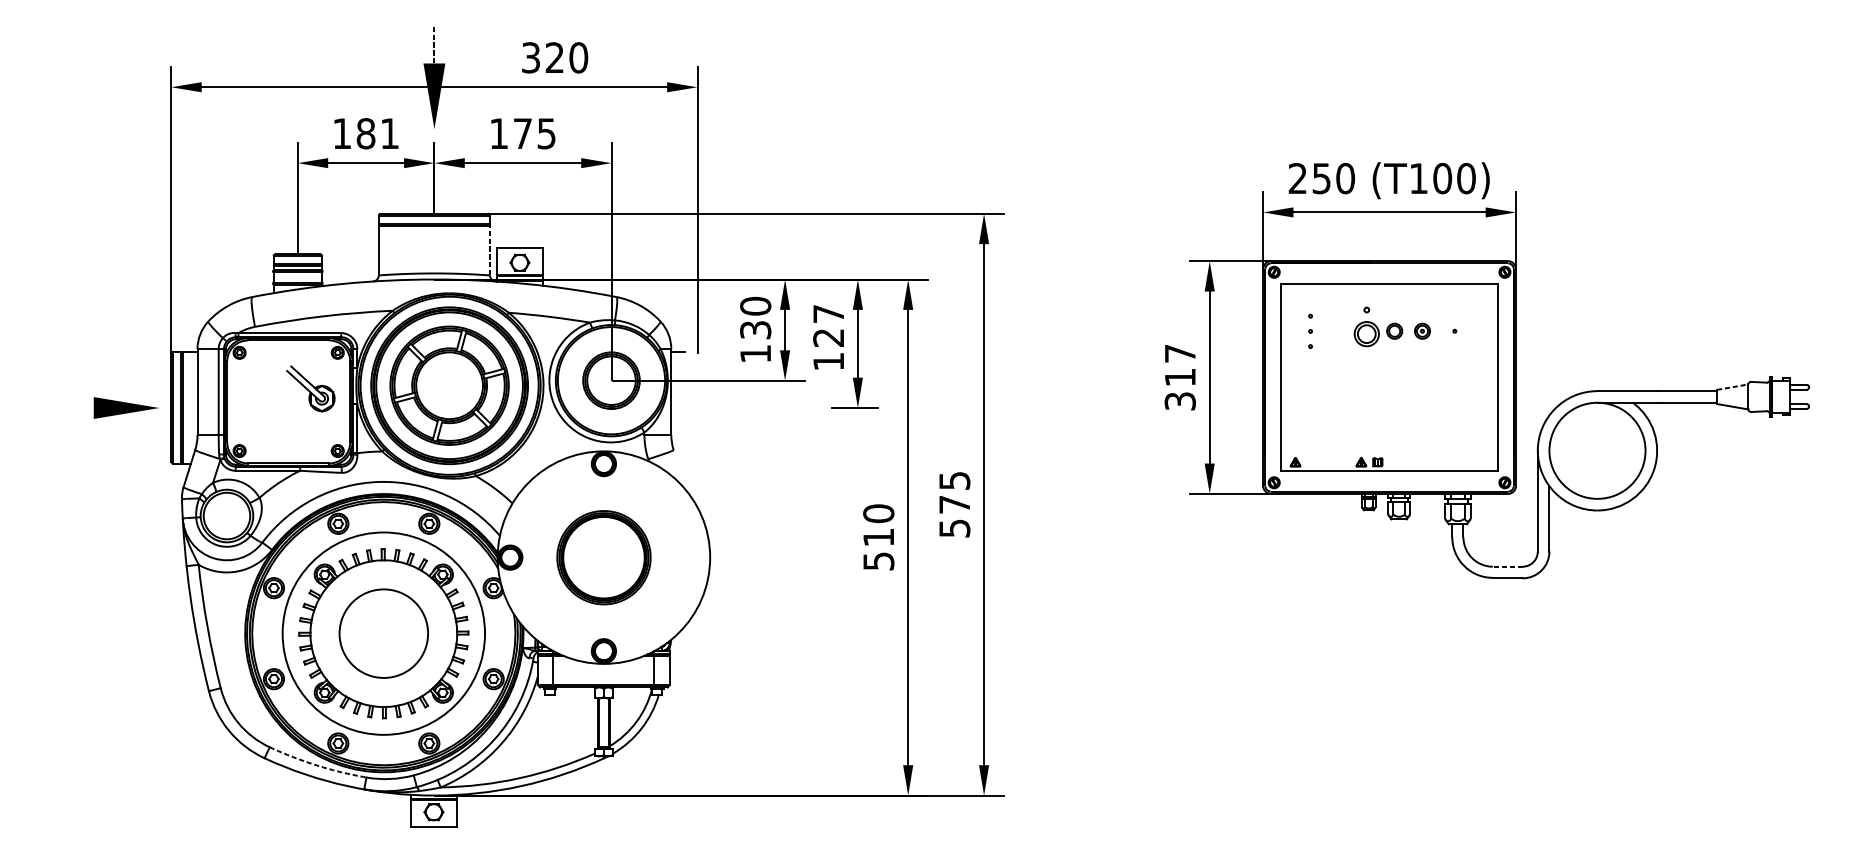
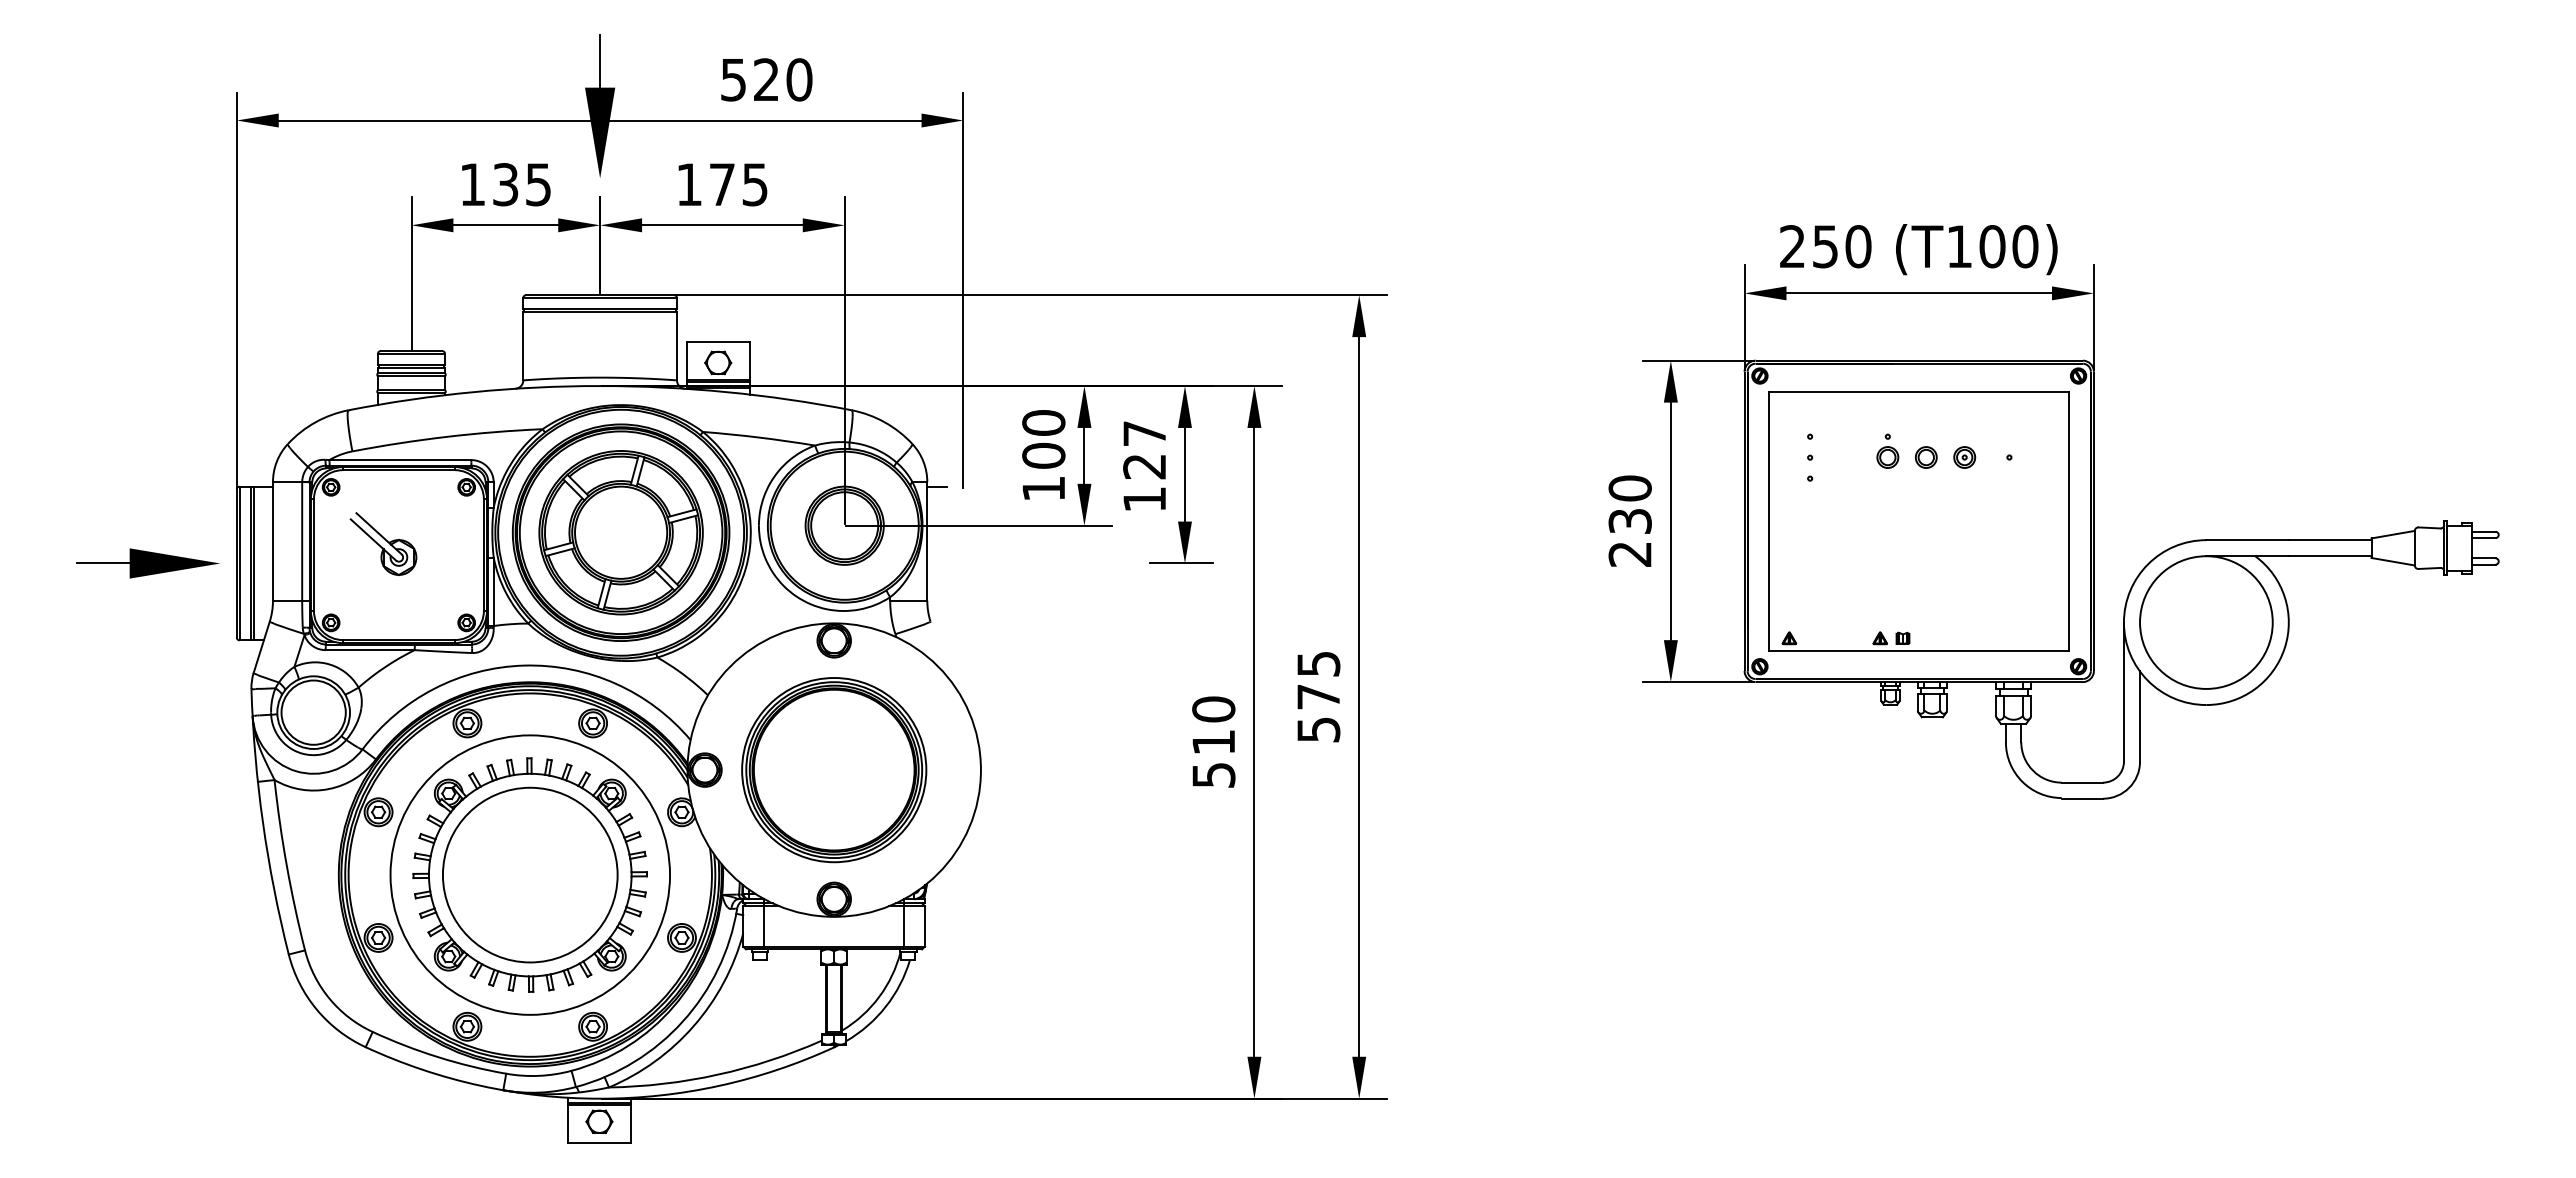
line: (434, 43) -> (600, 60), dashed -> solid
text: (530, 57) -> (733, 79), 320 -> 520
text: (377, 133) -> (521, 184), 181 -> 135
line: (490, 250) -> (677, 345), dashed -> solid
part: (1366, 326) -> (1887, 450), size x0.62
text: (755, 329) -> (1043, 455), 130 -> 100
text: (1179, 376) -> (1629, 520), 317 -> 230
line: (1732, 387) -> (2393, 534), dashed -> solid
part: (310, 388) -> (383, 543), moved
line: (74, 408) -> (103, 563), added
part: (604, 557) -> (834, 770), size x1.43
line: (1507, 566) -> (2082, 782), dashed -> solid
circle: (383, 633) -> (529, 874), size x1.43
arc: (317, 765) -> (438, 1057), dashed -> solid

